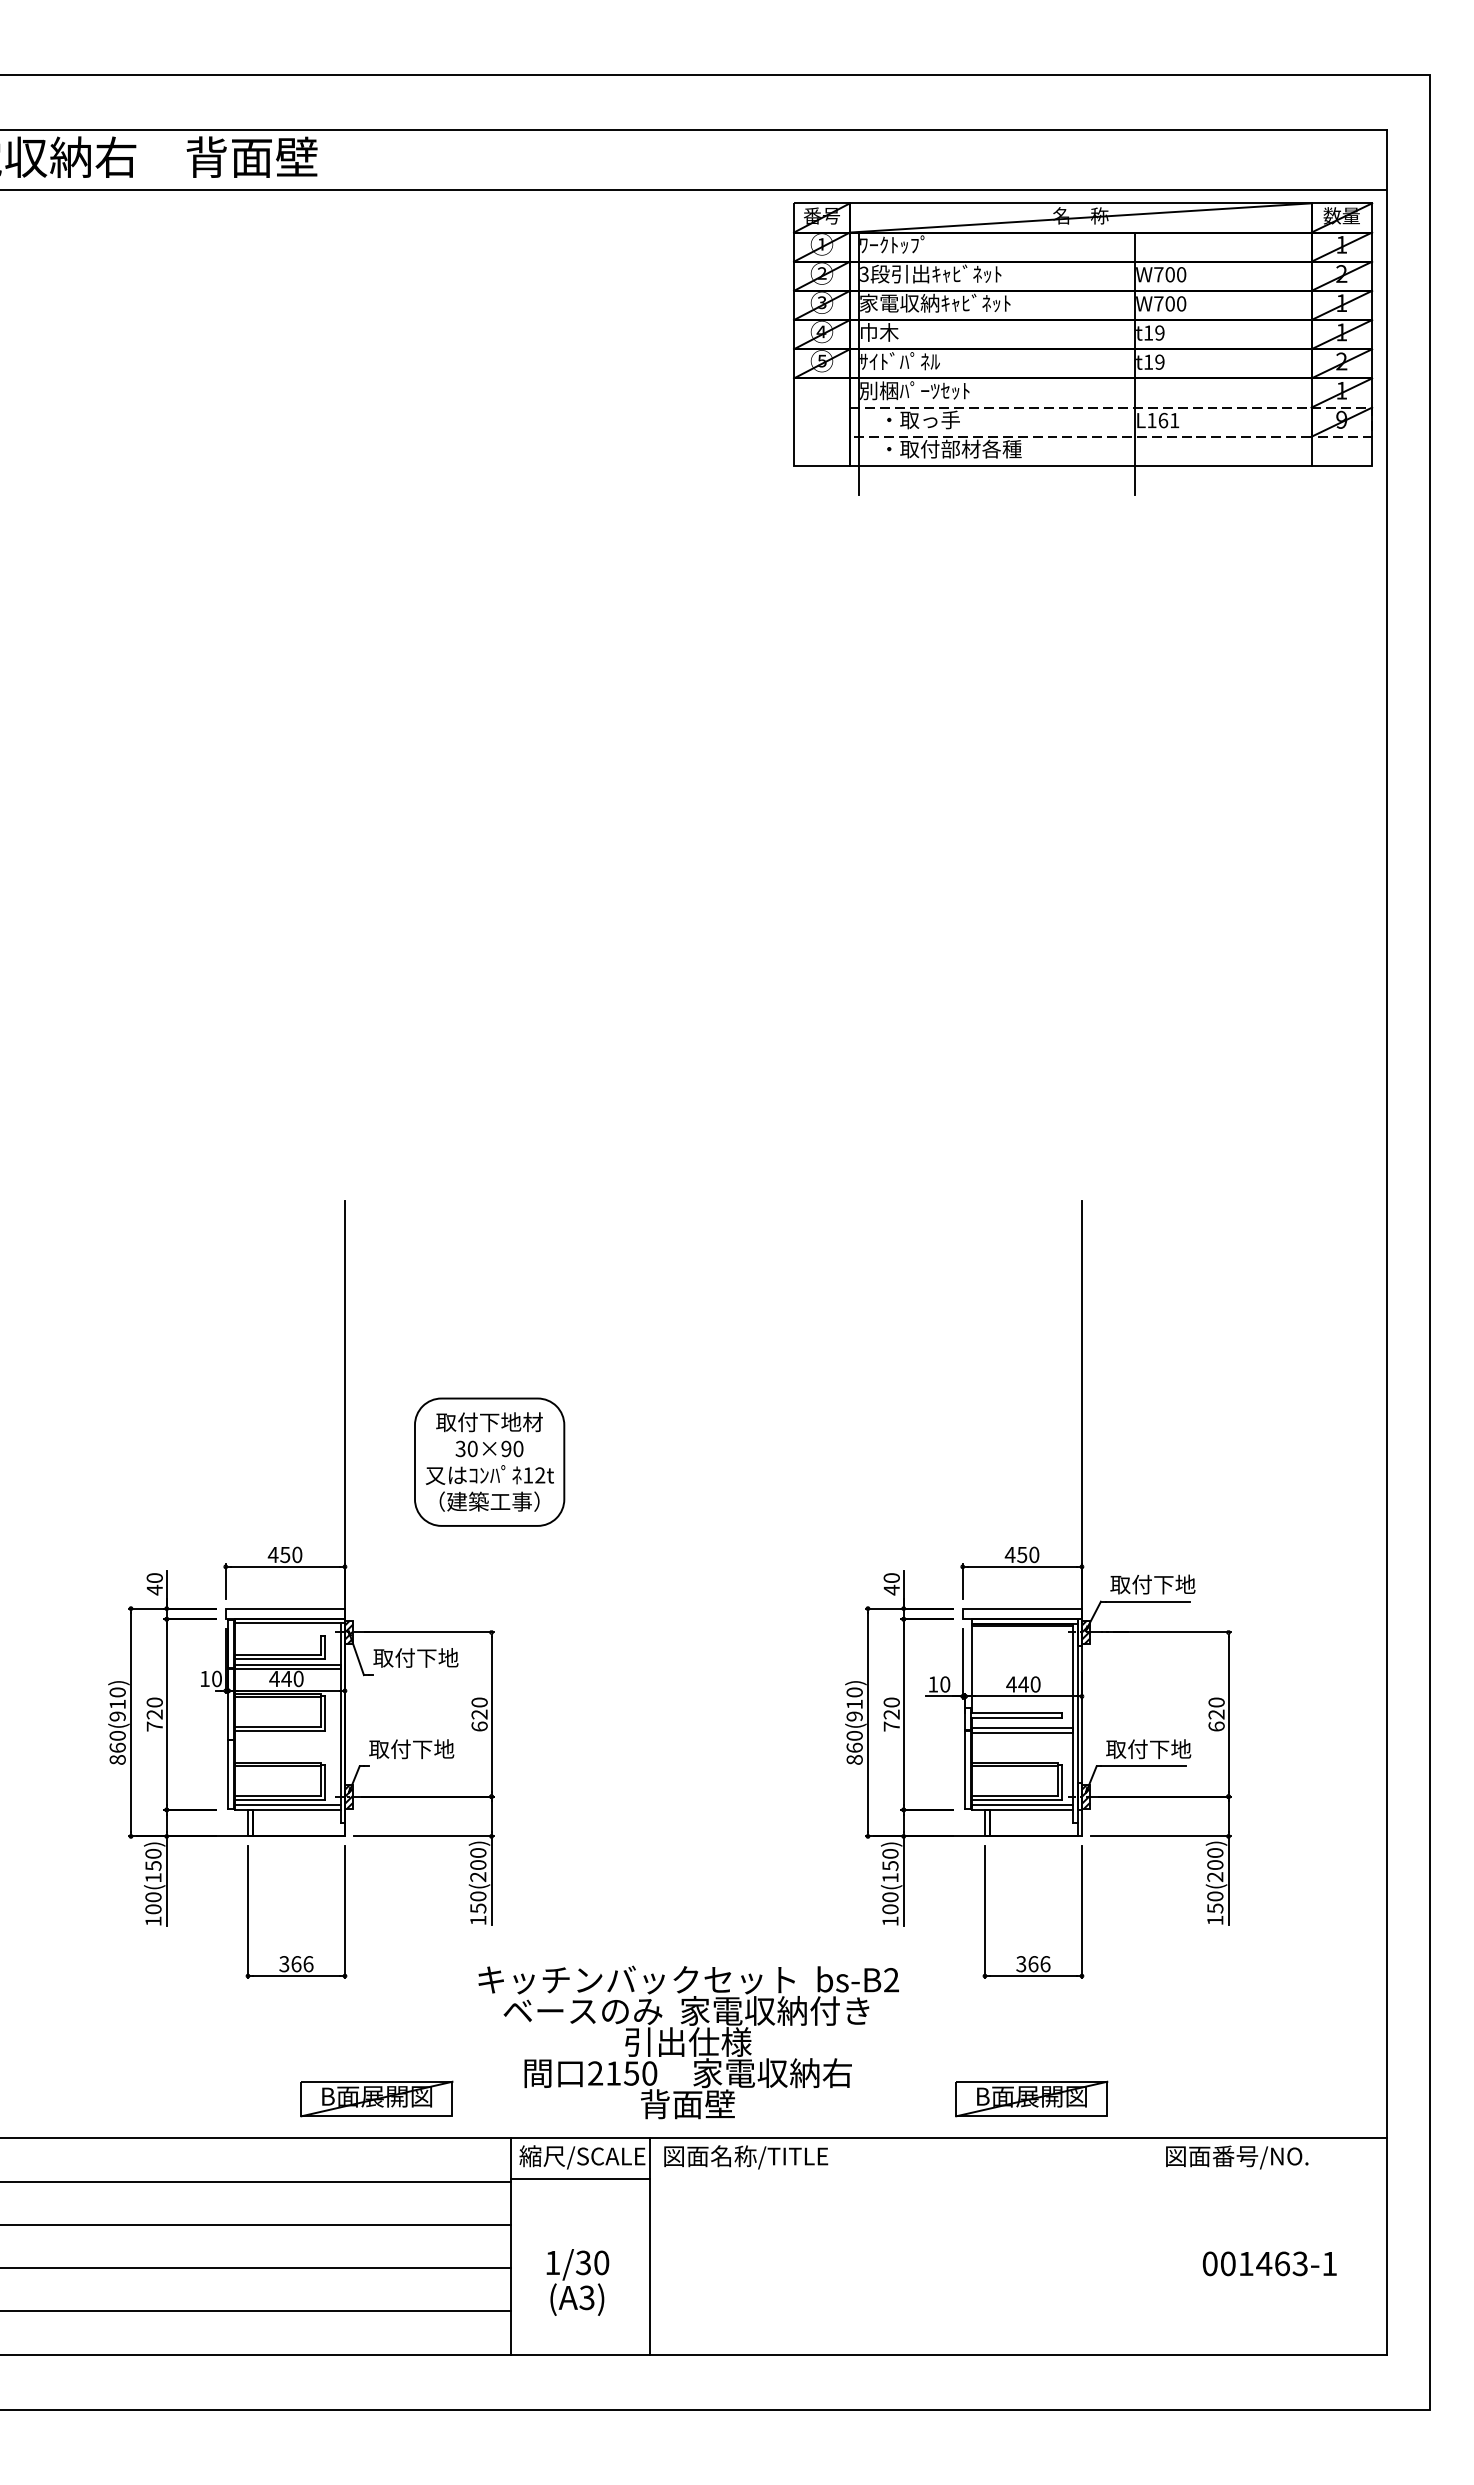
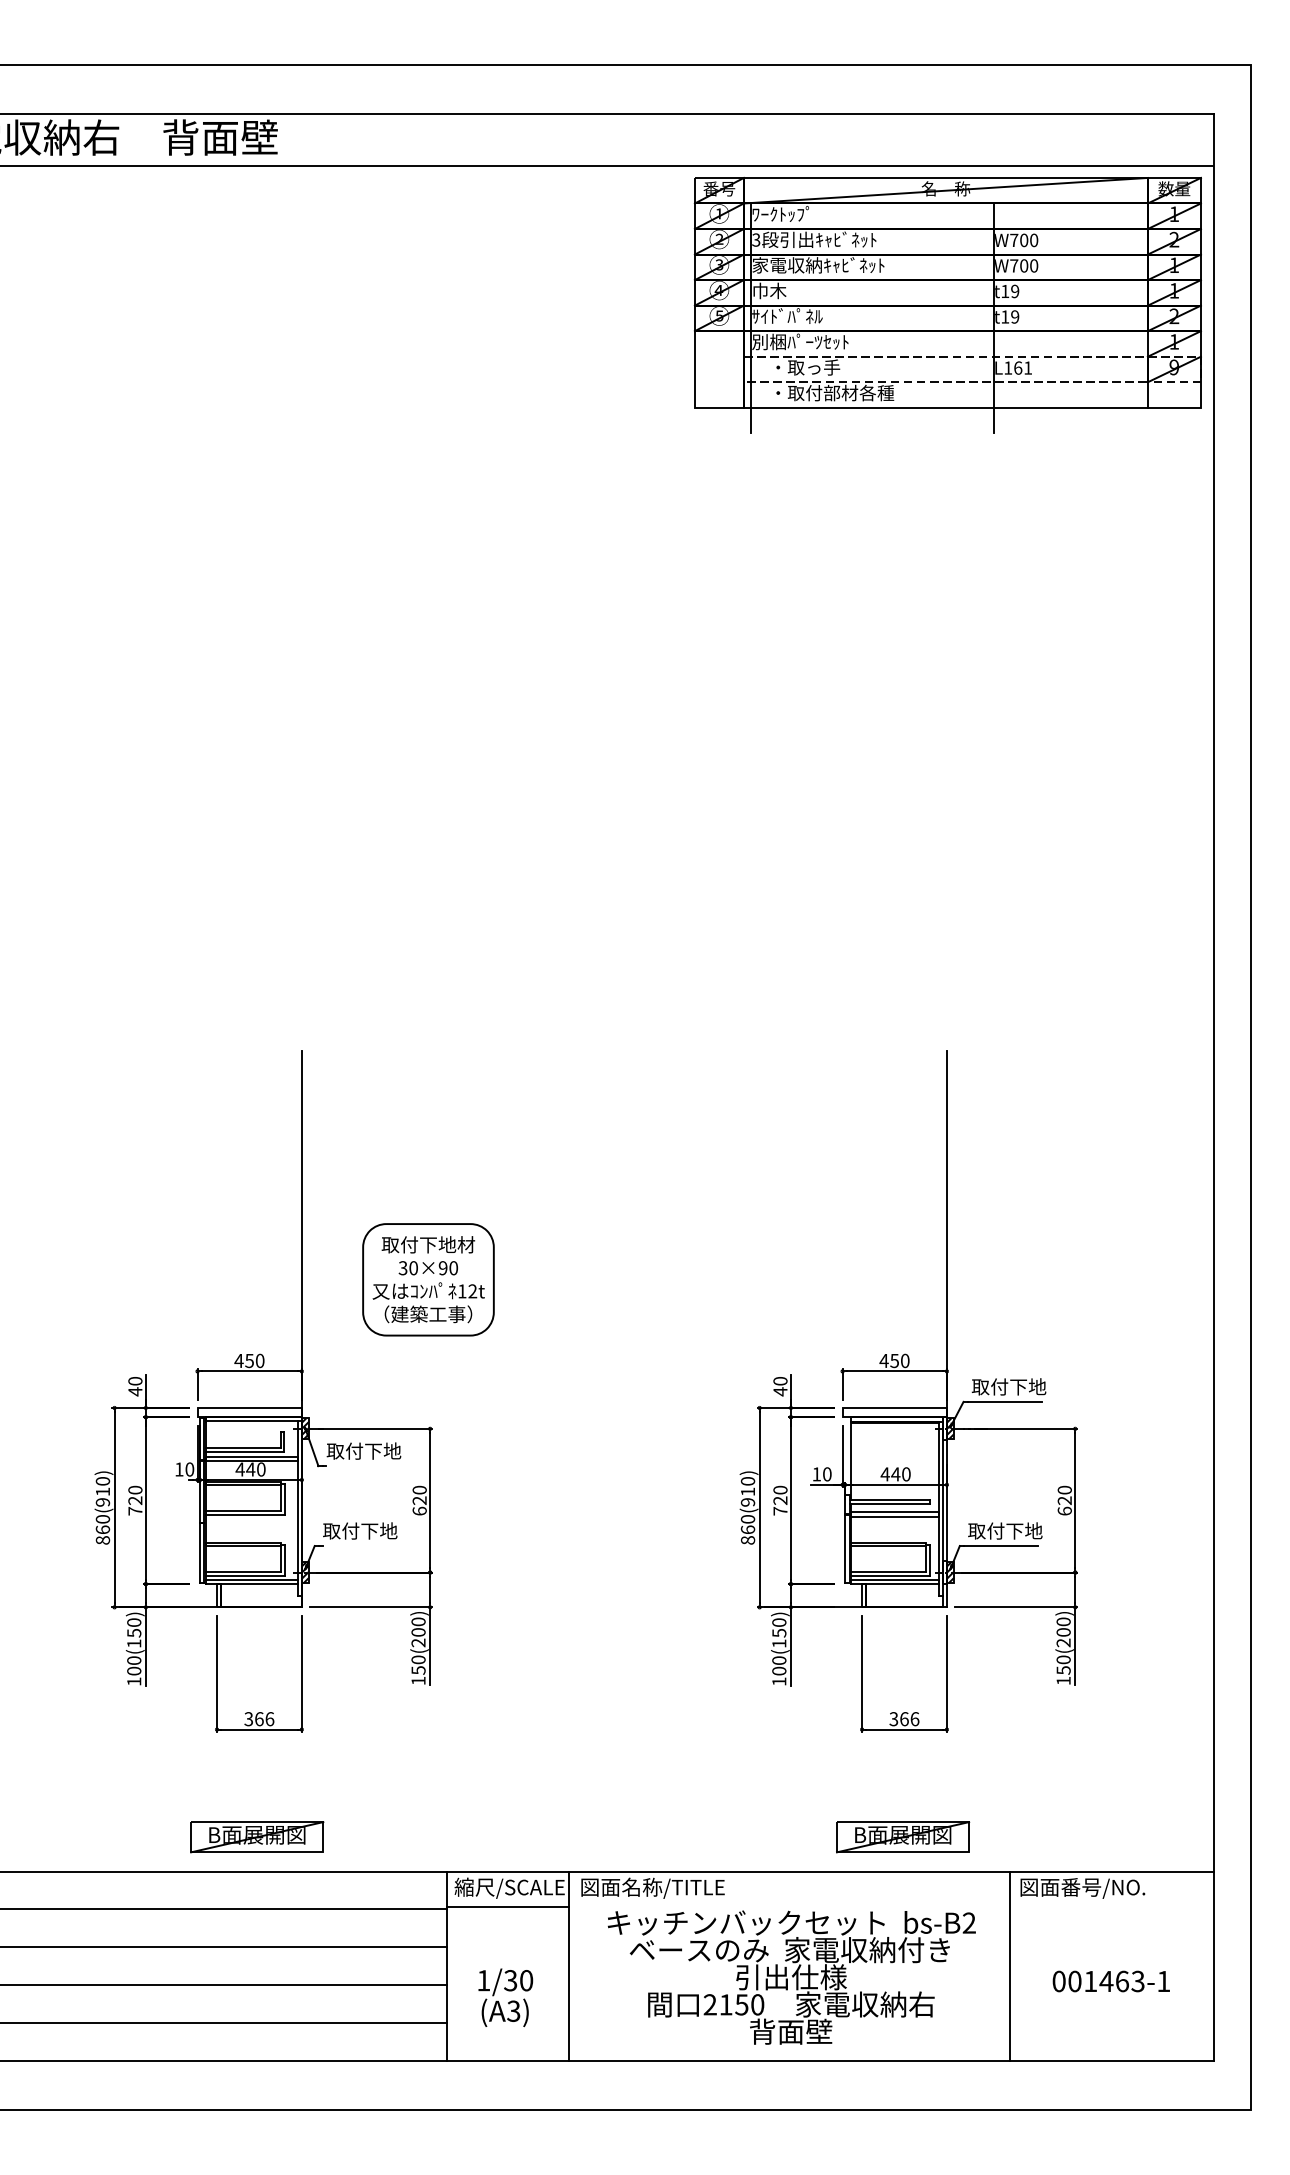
text: (688, 2042) -> (791, 1977), moved
part: (376, 2098) -> (256, 1836), moved
line: (1153, 2246) -> (1009, 1966), added

